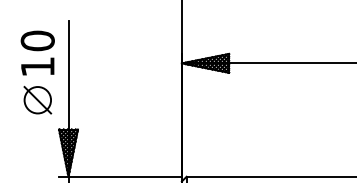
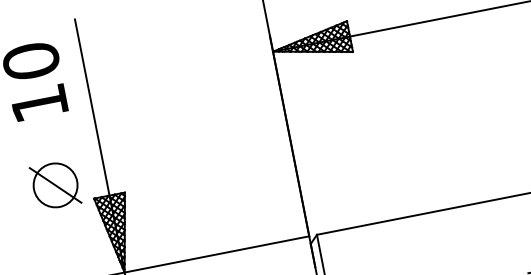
part: (37, 99) -> (54, 184), moved

